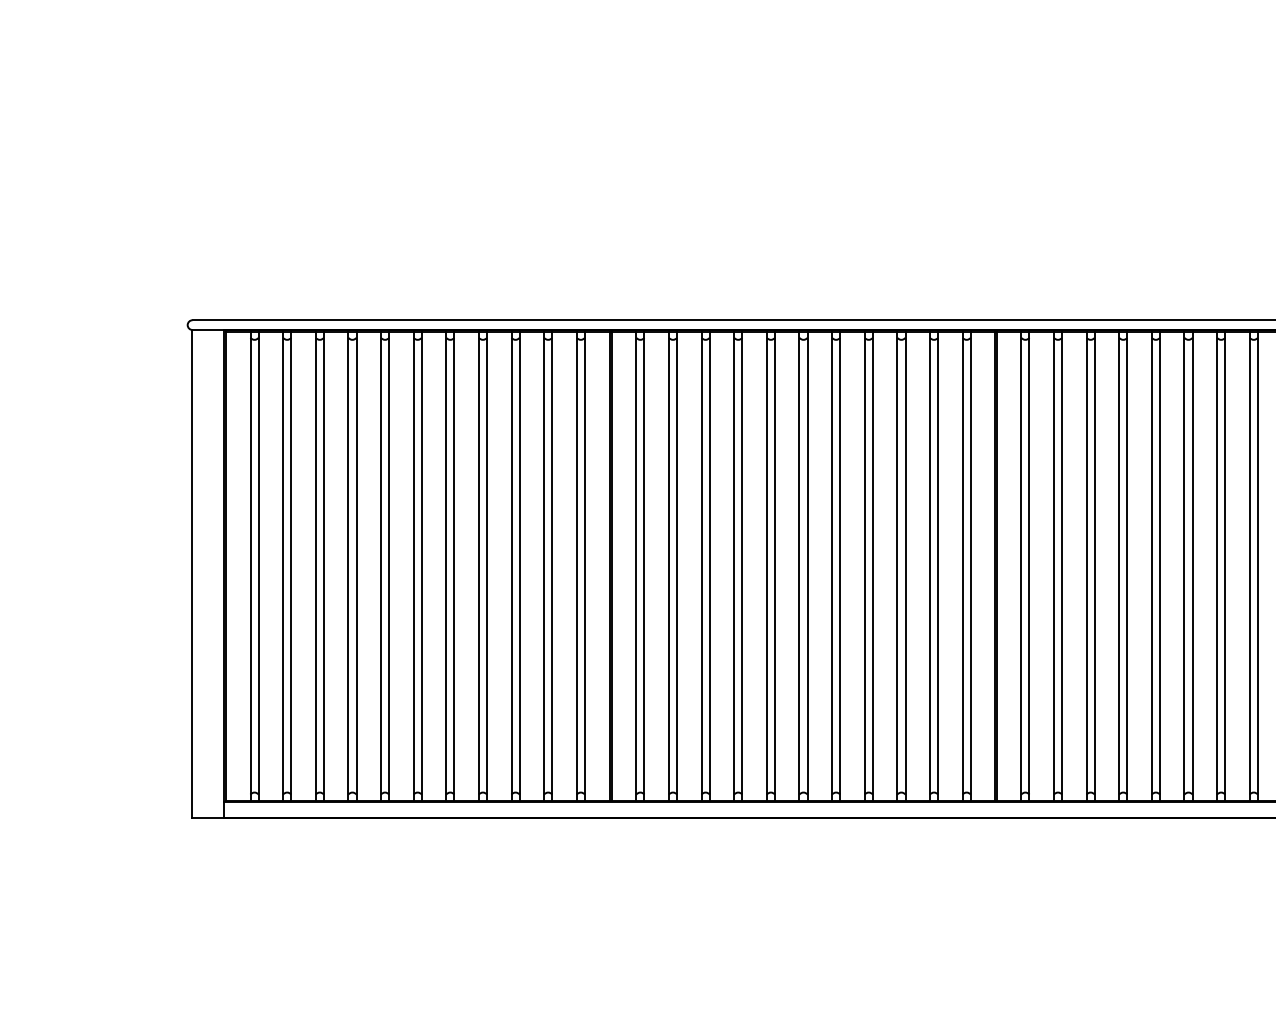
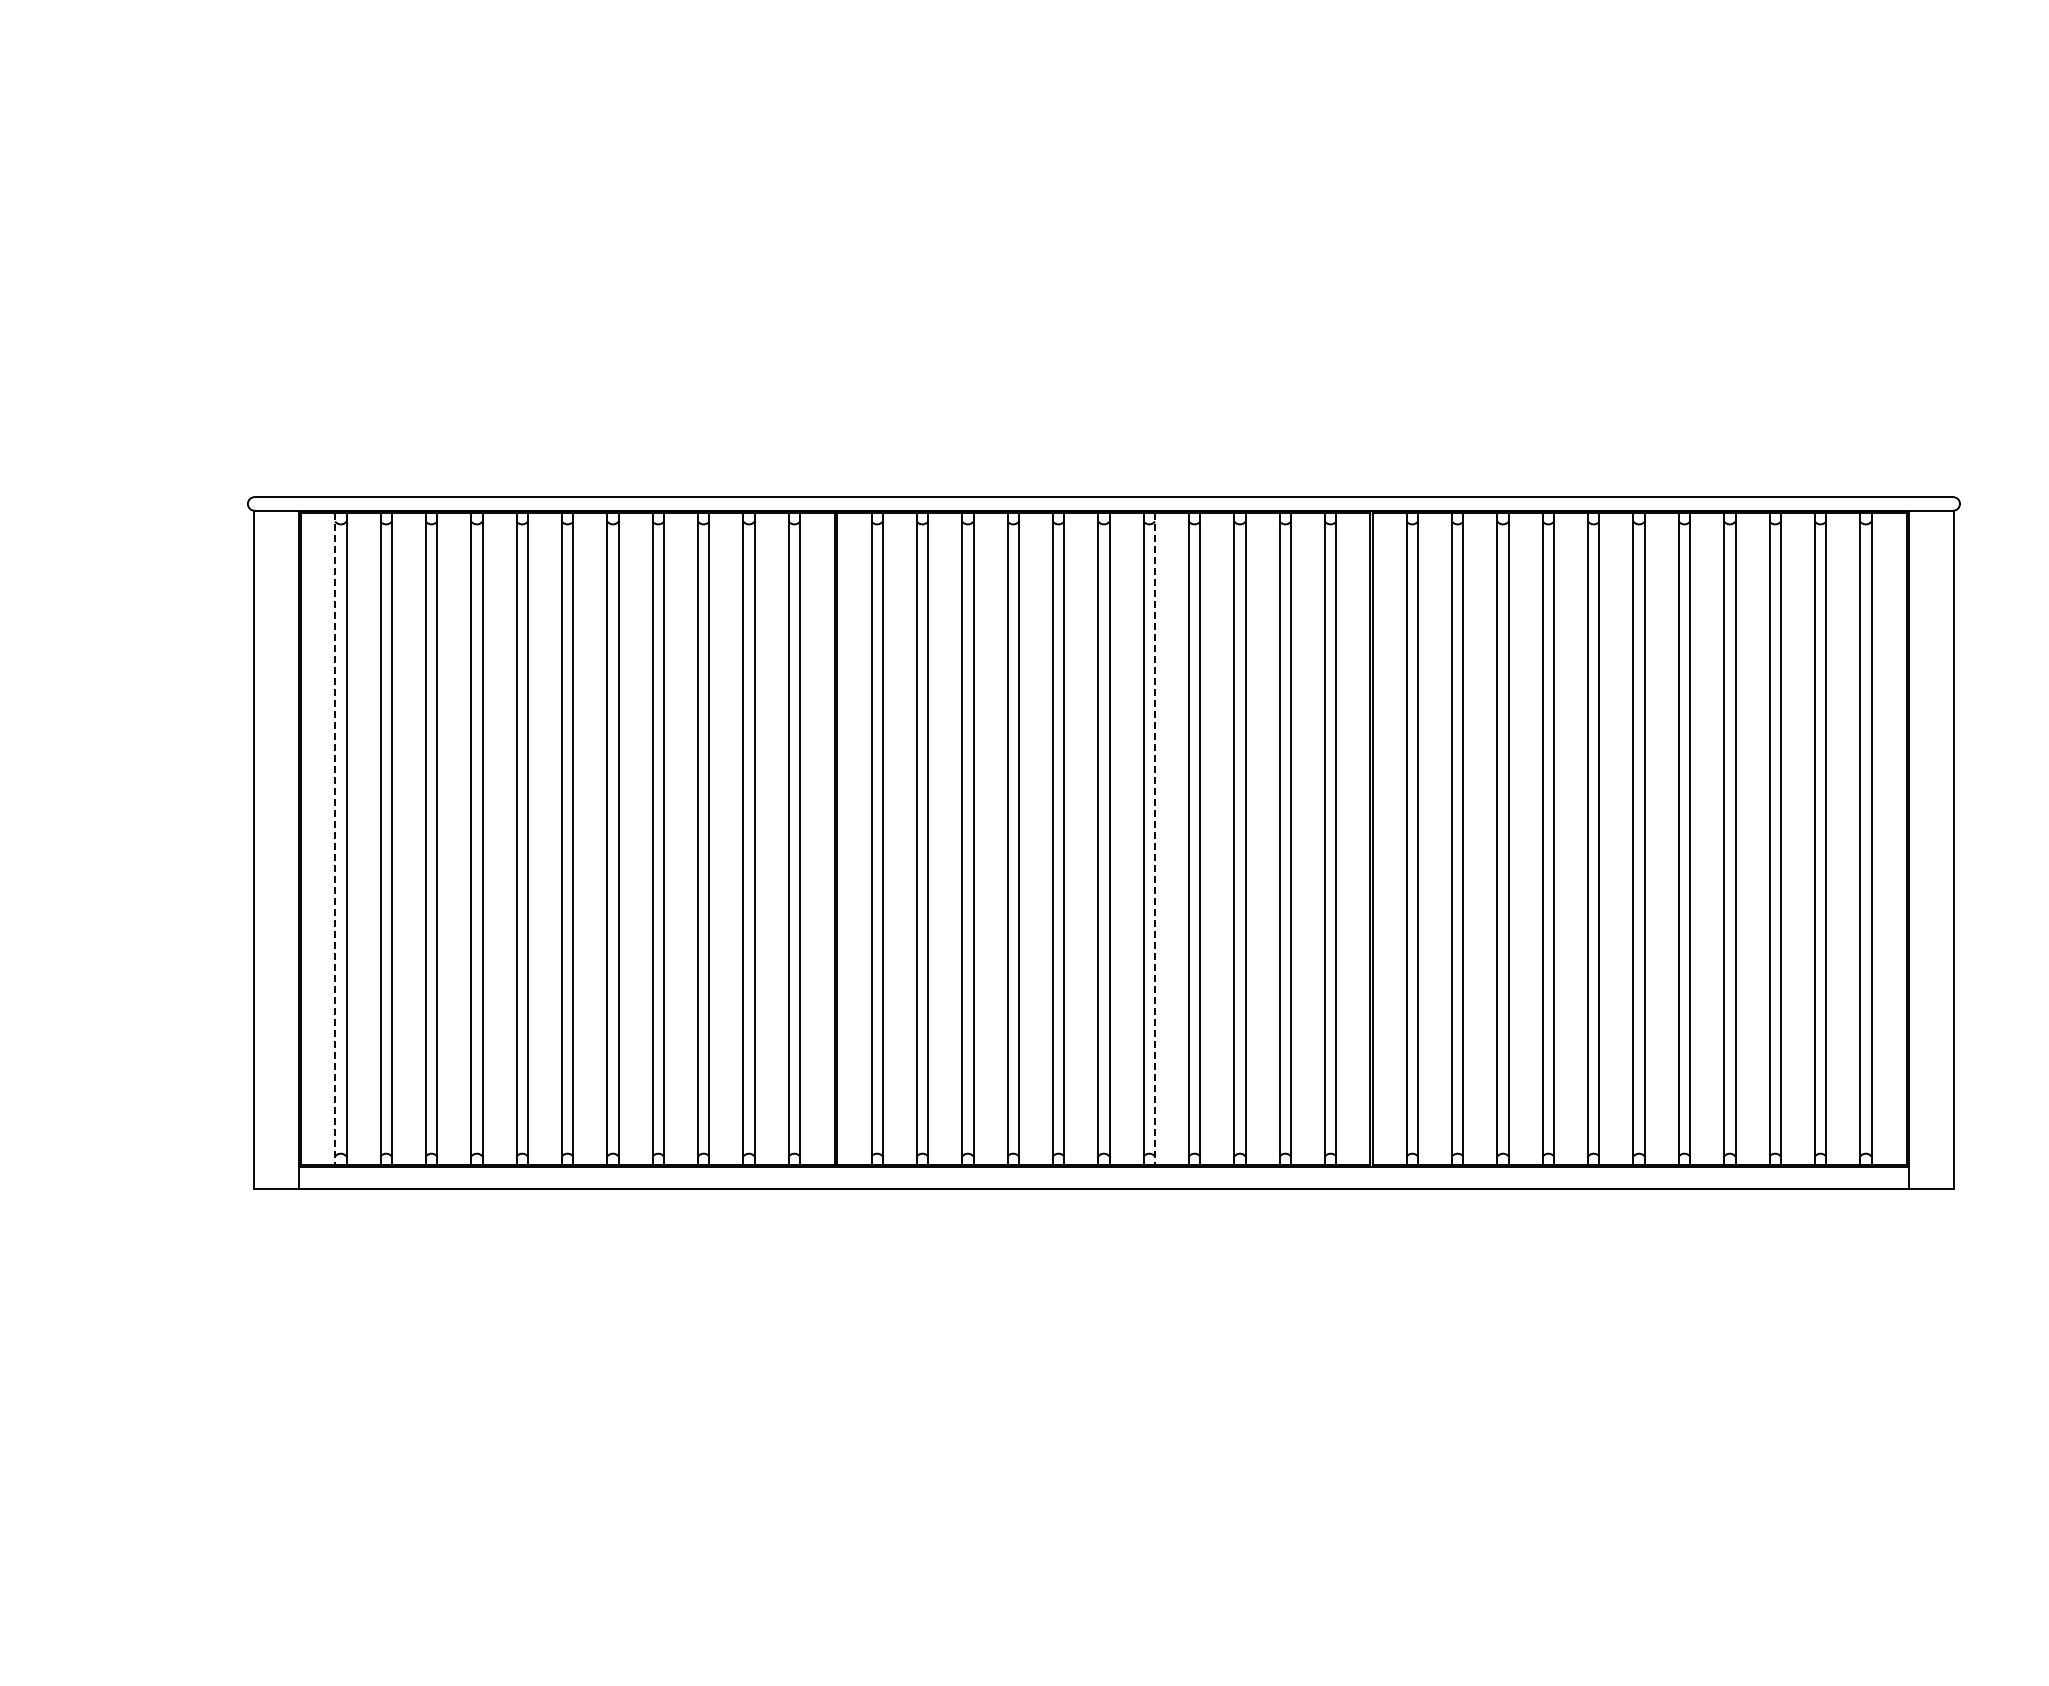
line: (250, 566) -> (335, 839), solid -> dashed
line: (839, 566) -> (1154, 839), solid -> dashed

